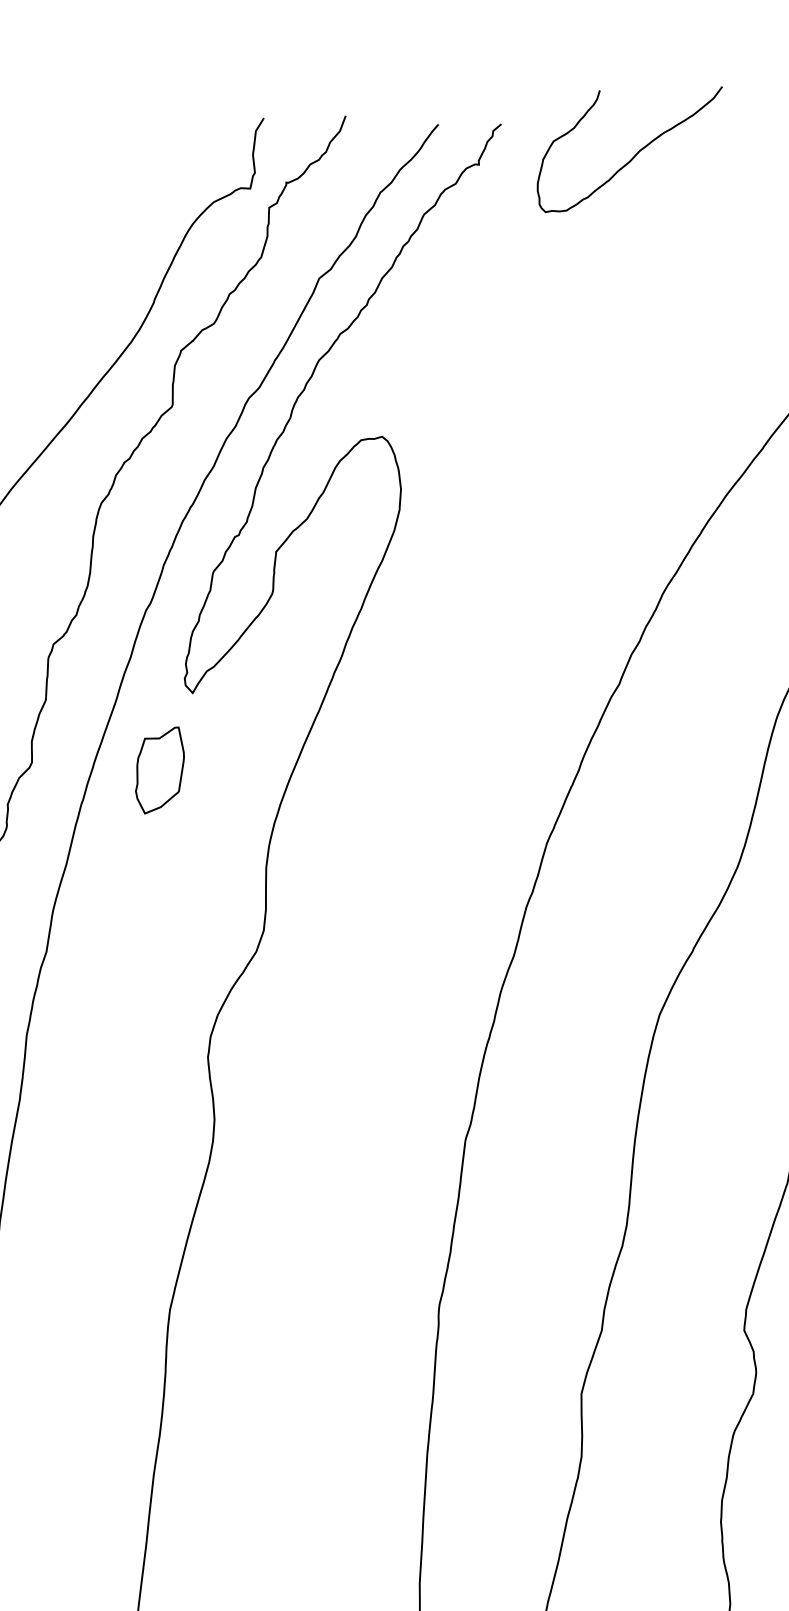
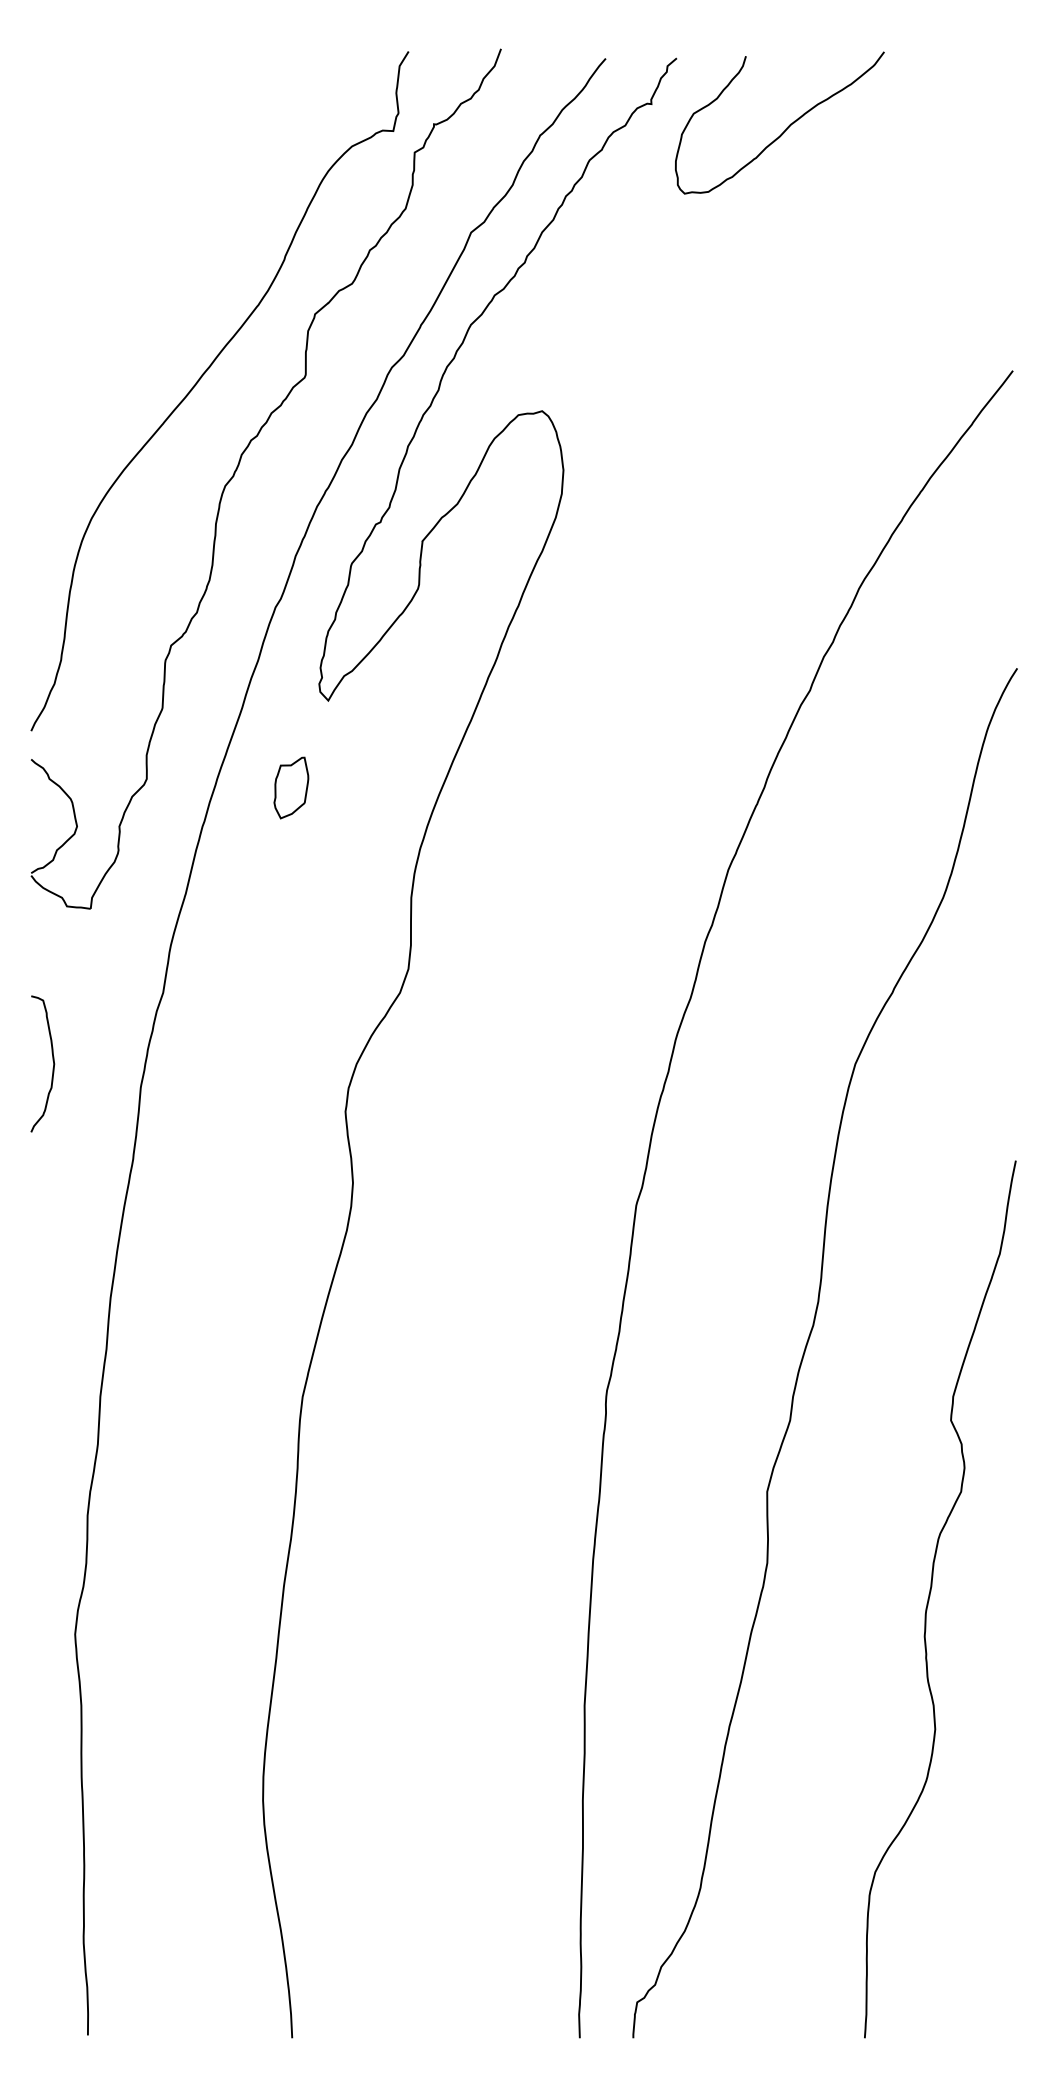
curve: (635, 153) -> (786, 127), moved
part: (160, 770) -> (291, 787), size x0.62

